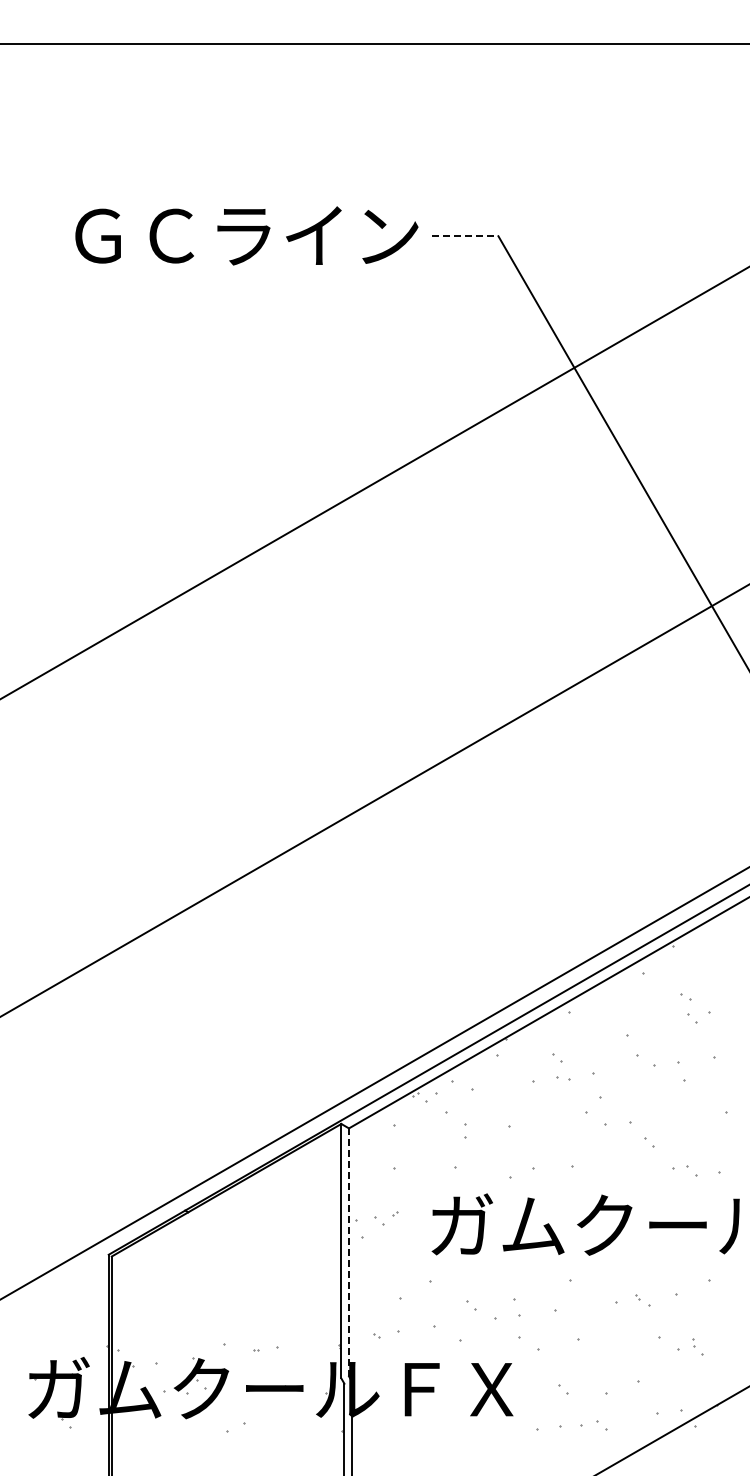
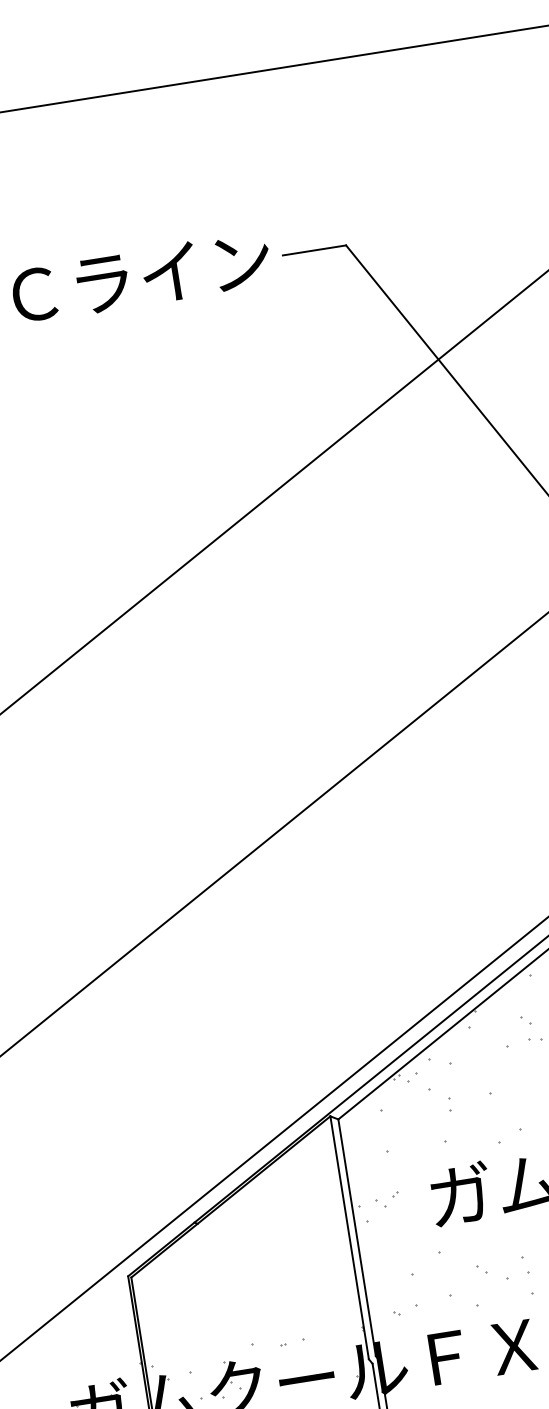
line: (465, 236) -> (314, 250), dashed -> solid
line: (349, 1252) -> (357, 1237), dashed -> solid

